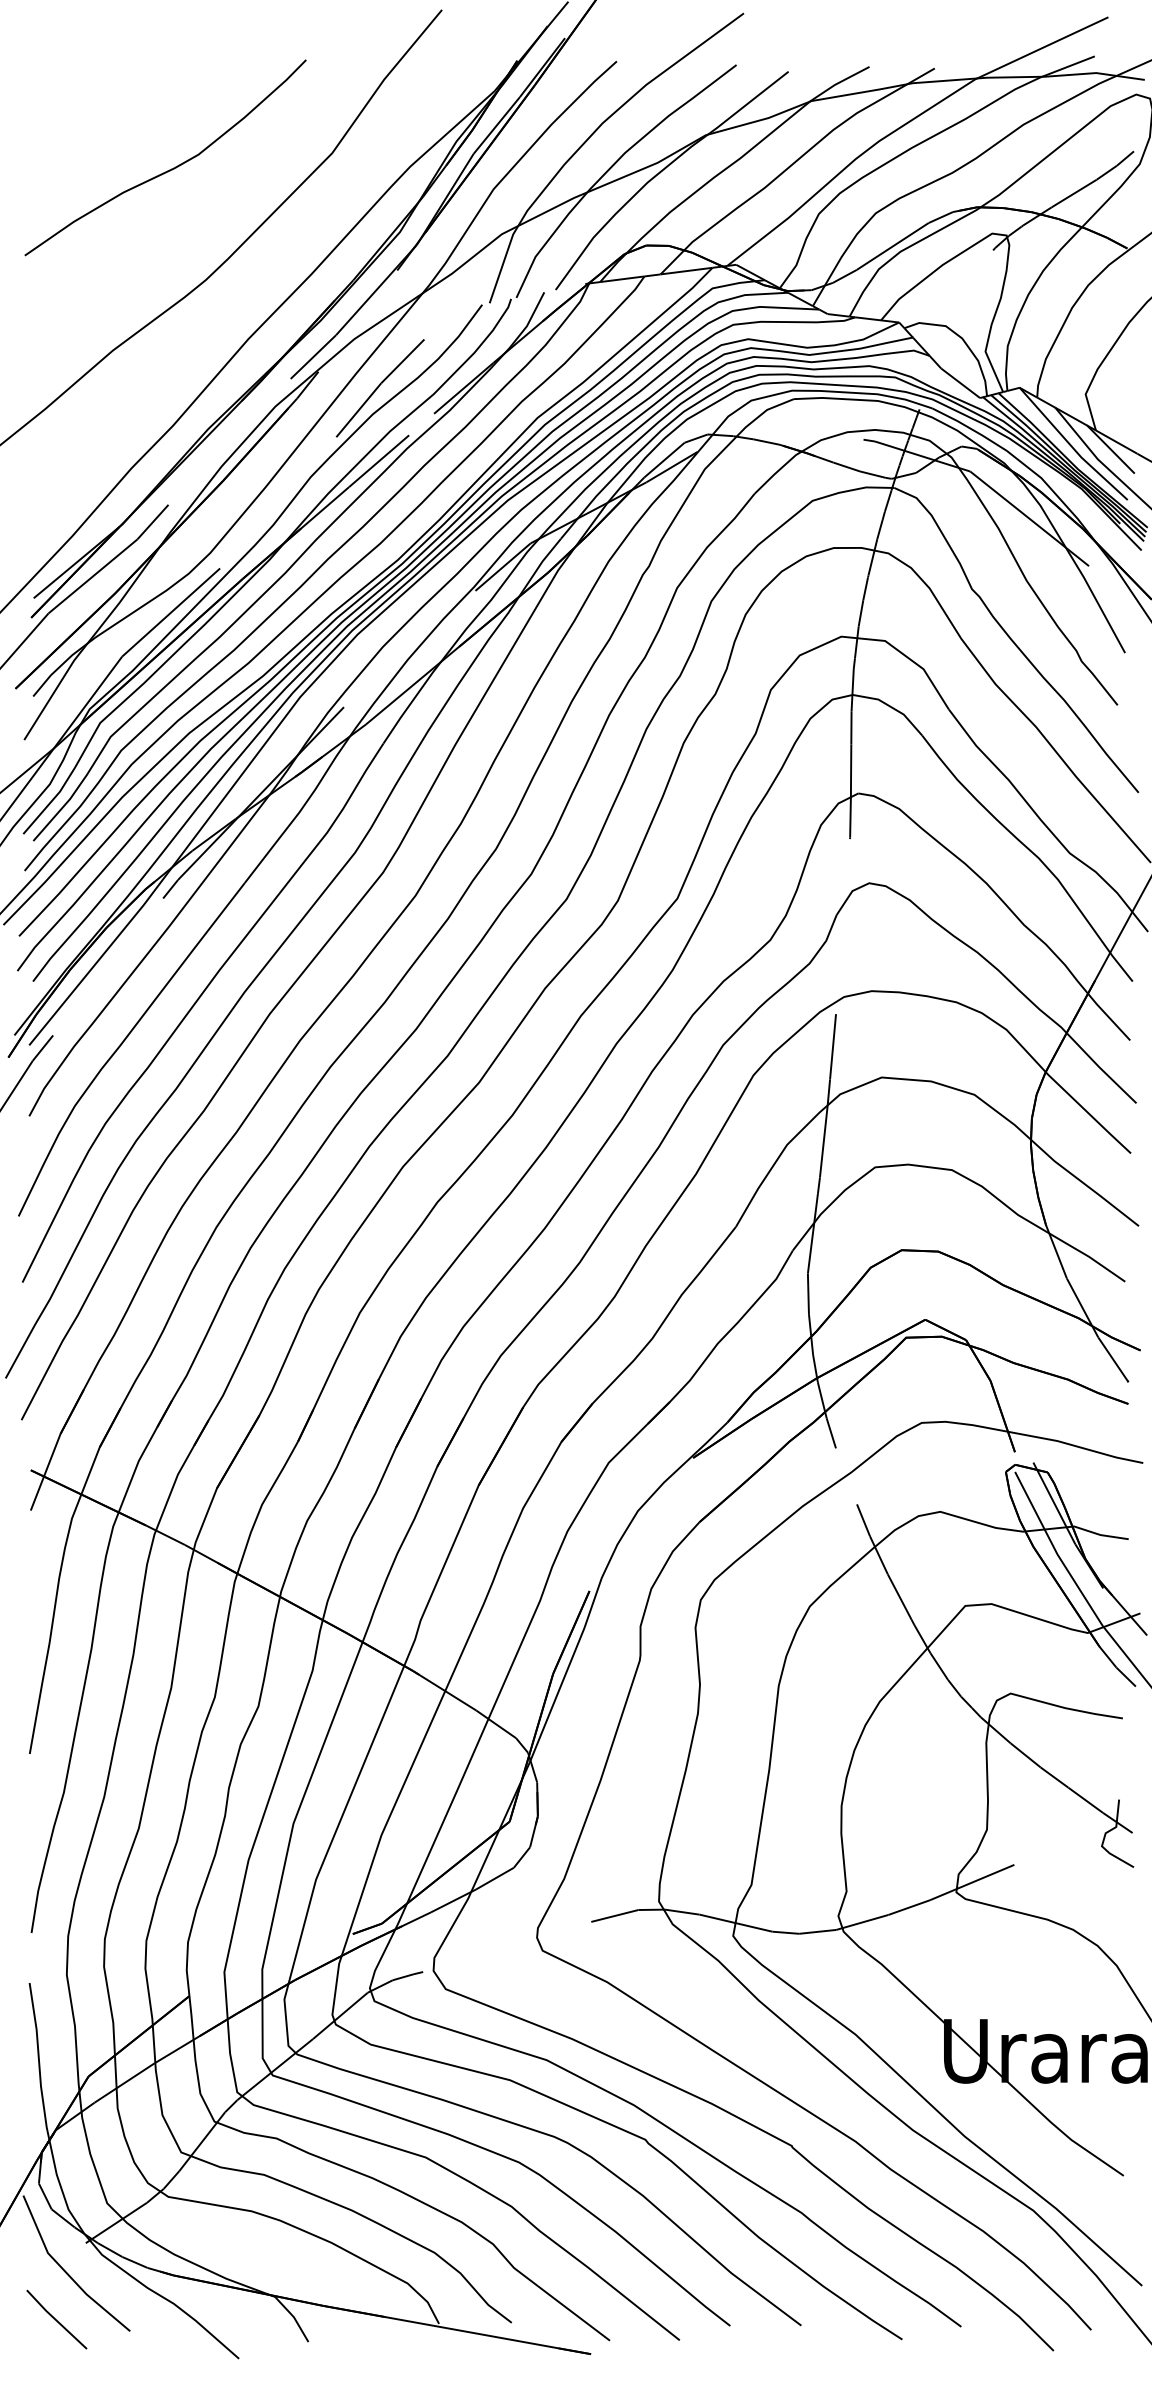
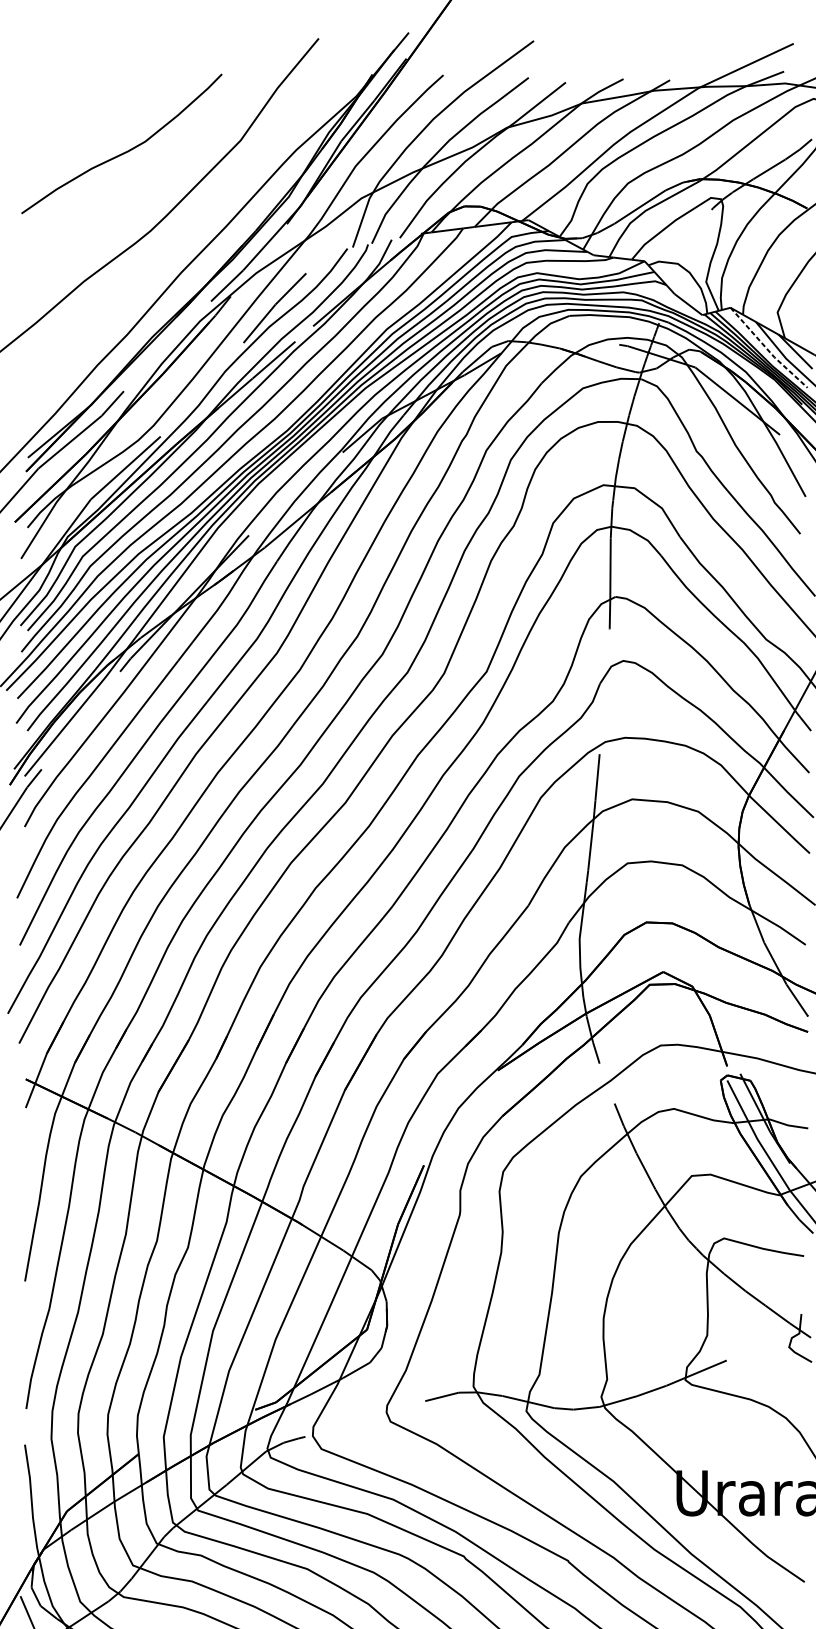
line: (1072, 446) -> (768, 349), solid -> dashed

